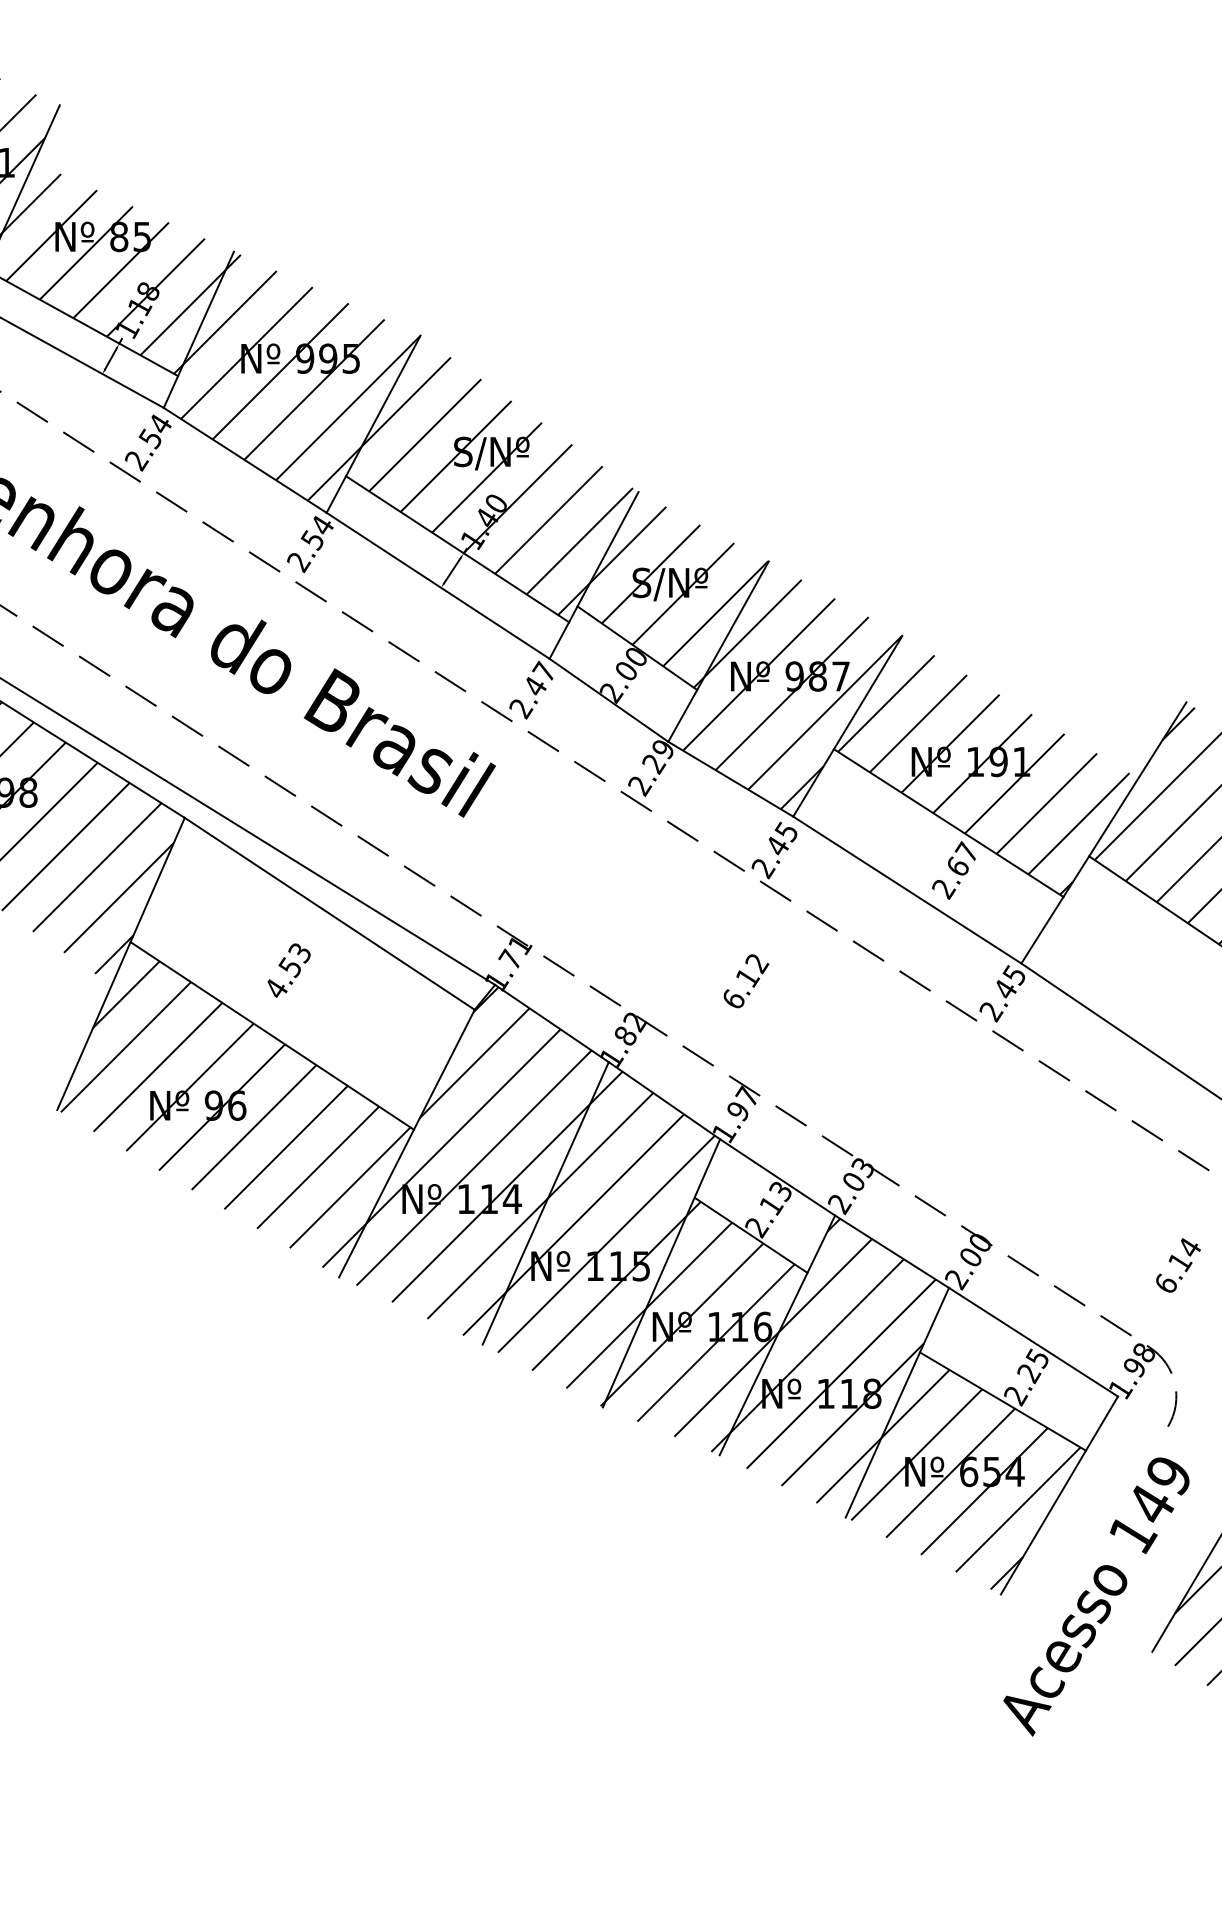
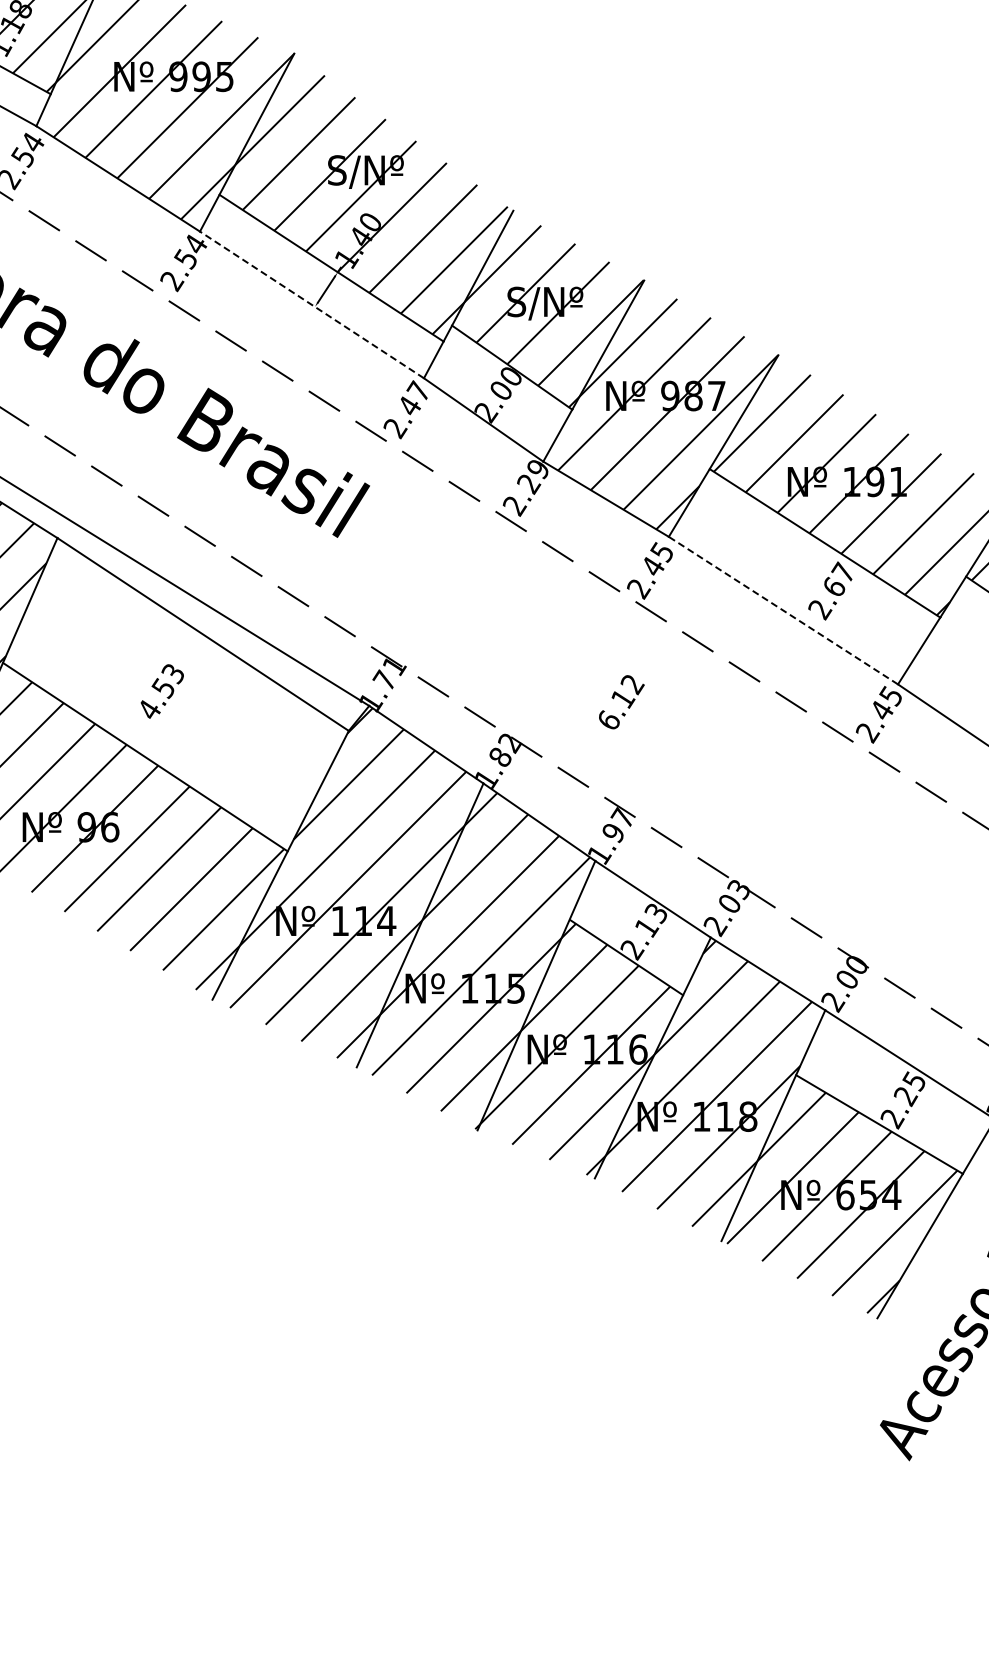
line: (437, 585) -> (311, 304), solid -> dashed
line: (907, 890) -> (783, 611), solid -> dashed

